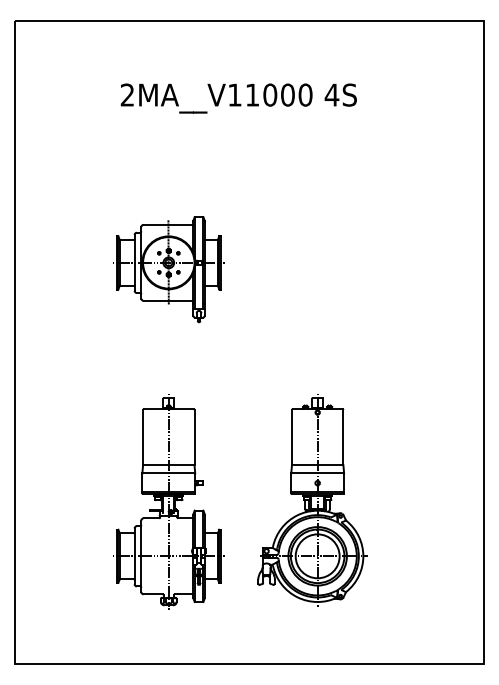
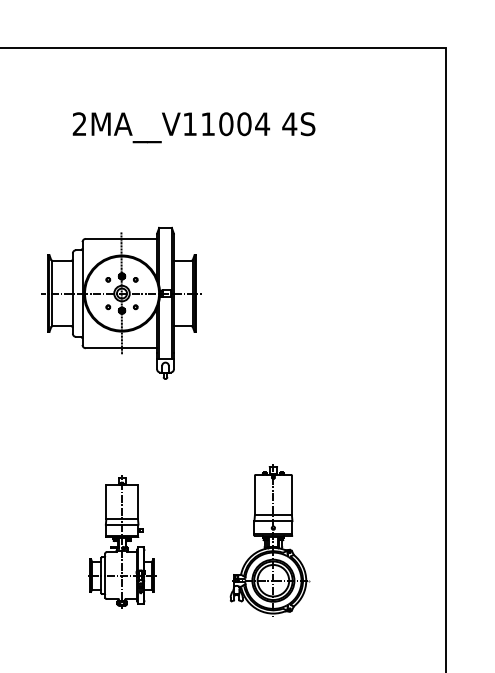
text: (305, 94) -> (262, 123), 2MA__V11000 -> 2MA__V11004
part: (168, 269) -> (121, 303), size x1.4
part: (312, 500) -> (269, 540), size x0.7
part: (168, 501) -> (121, 541), size x0.6

